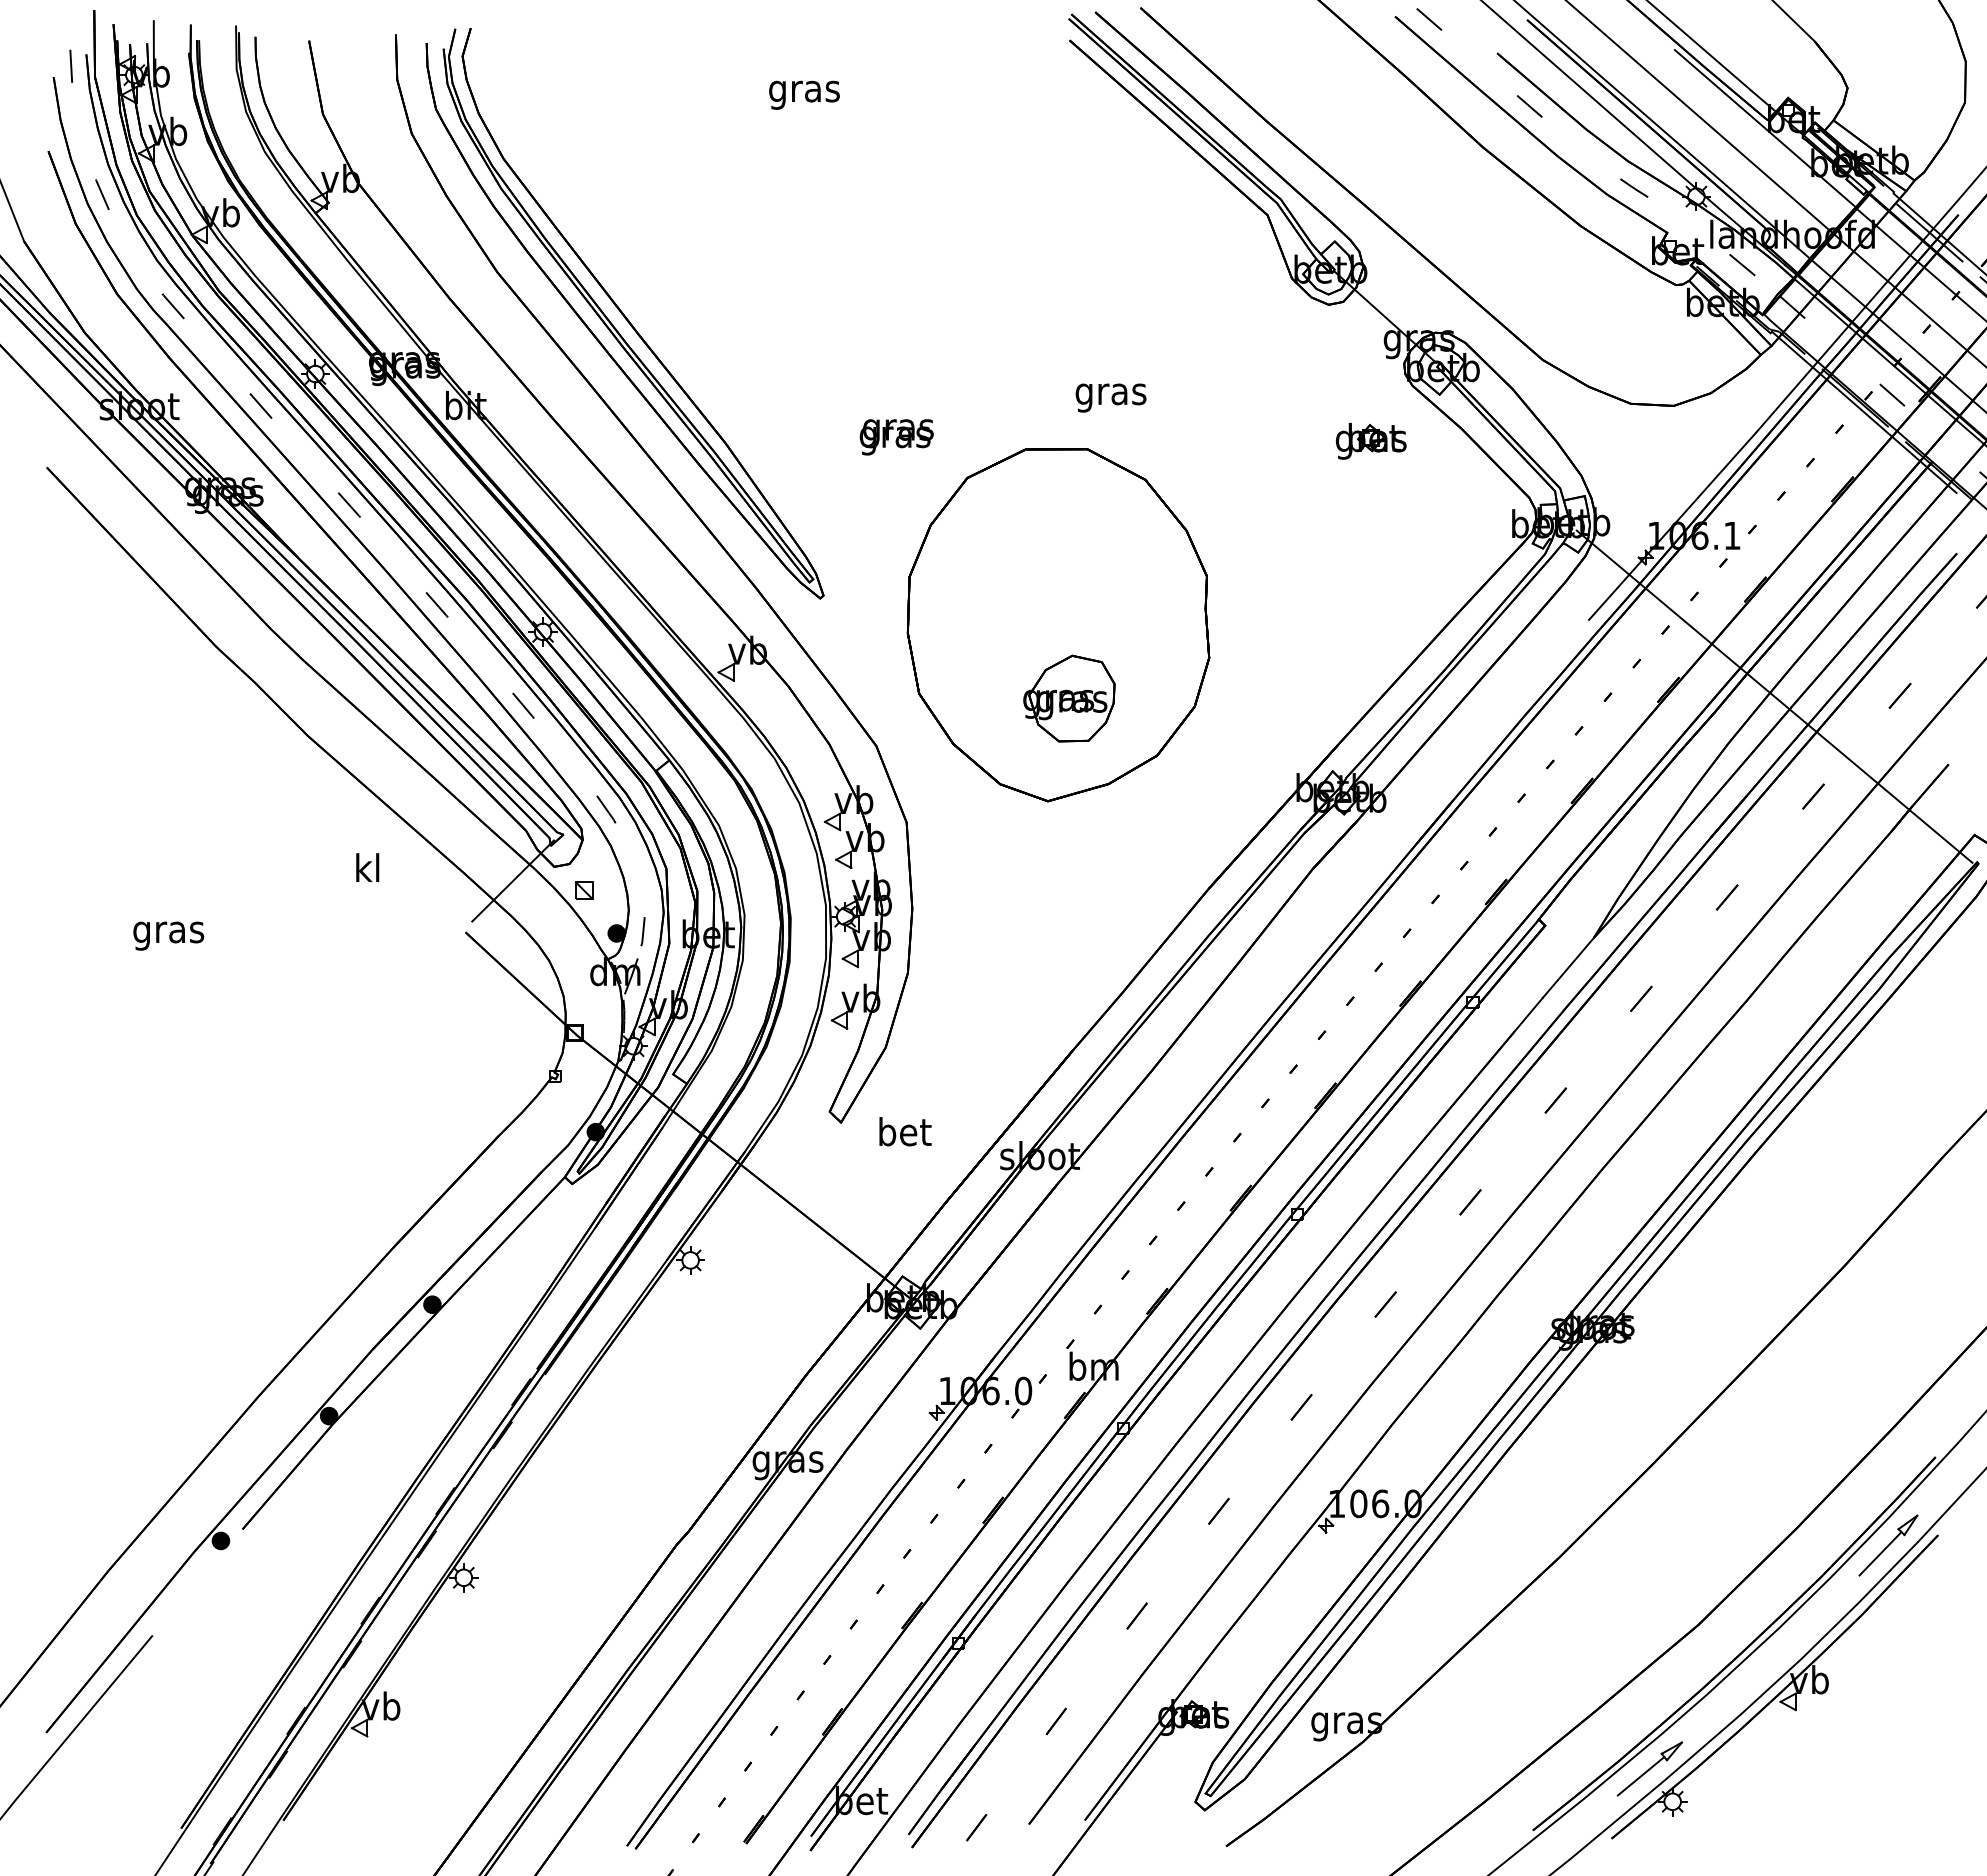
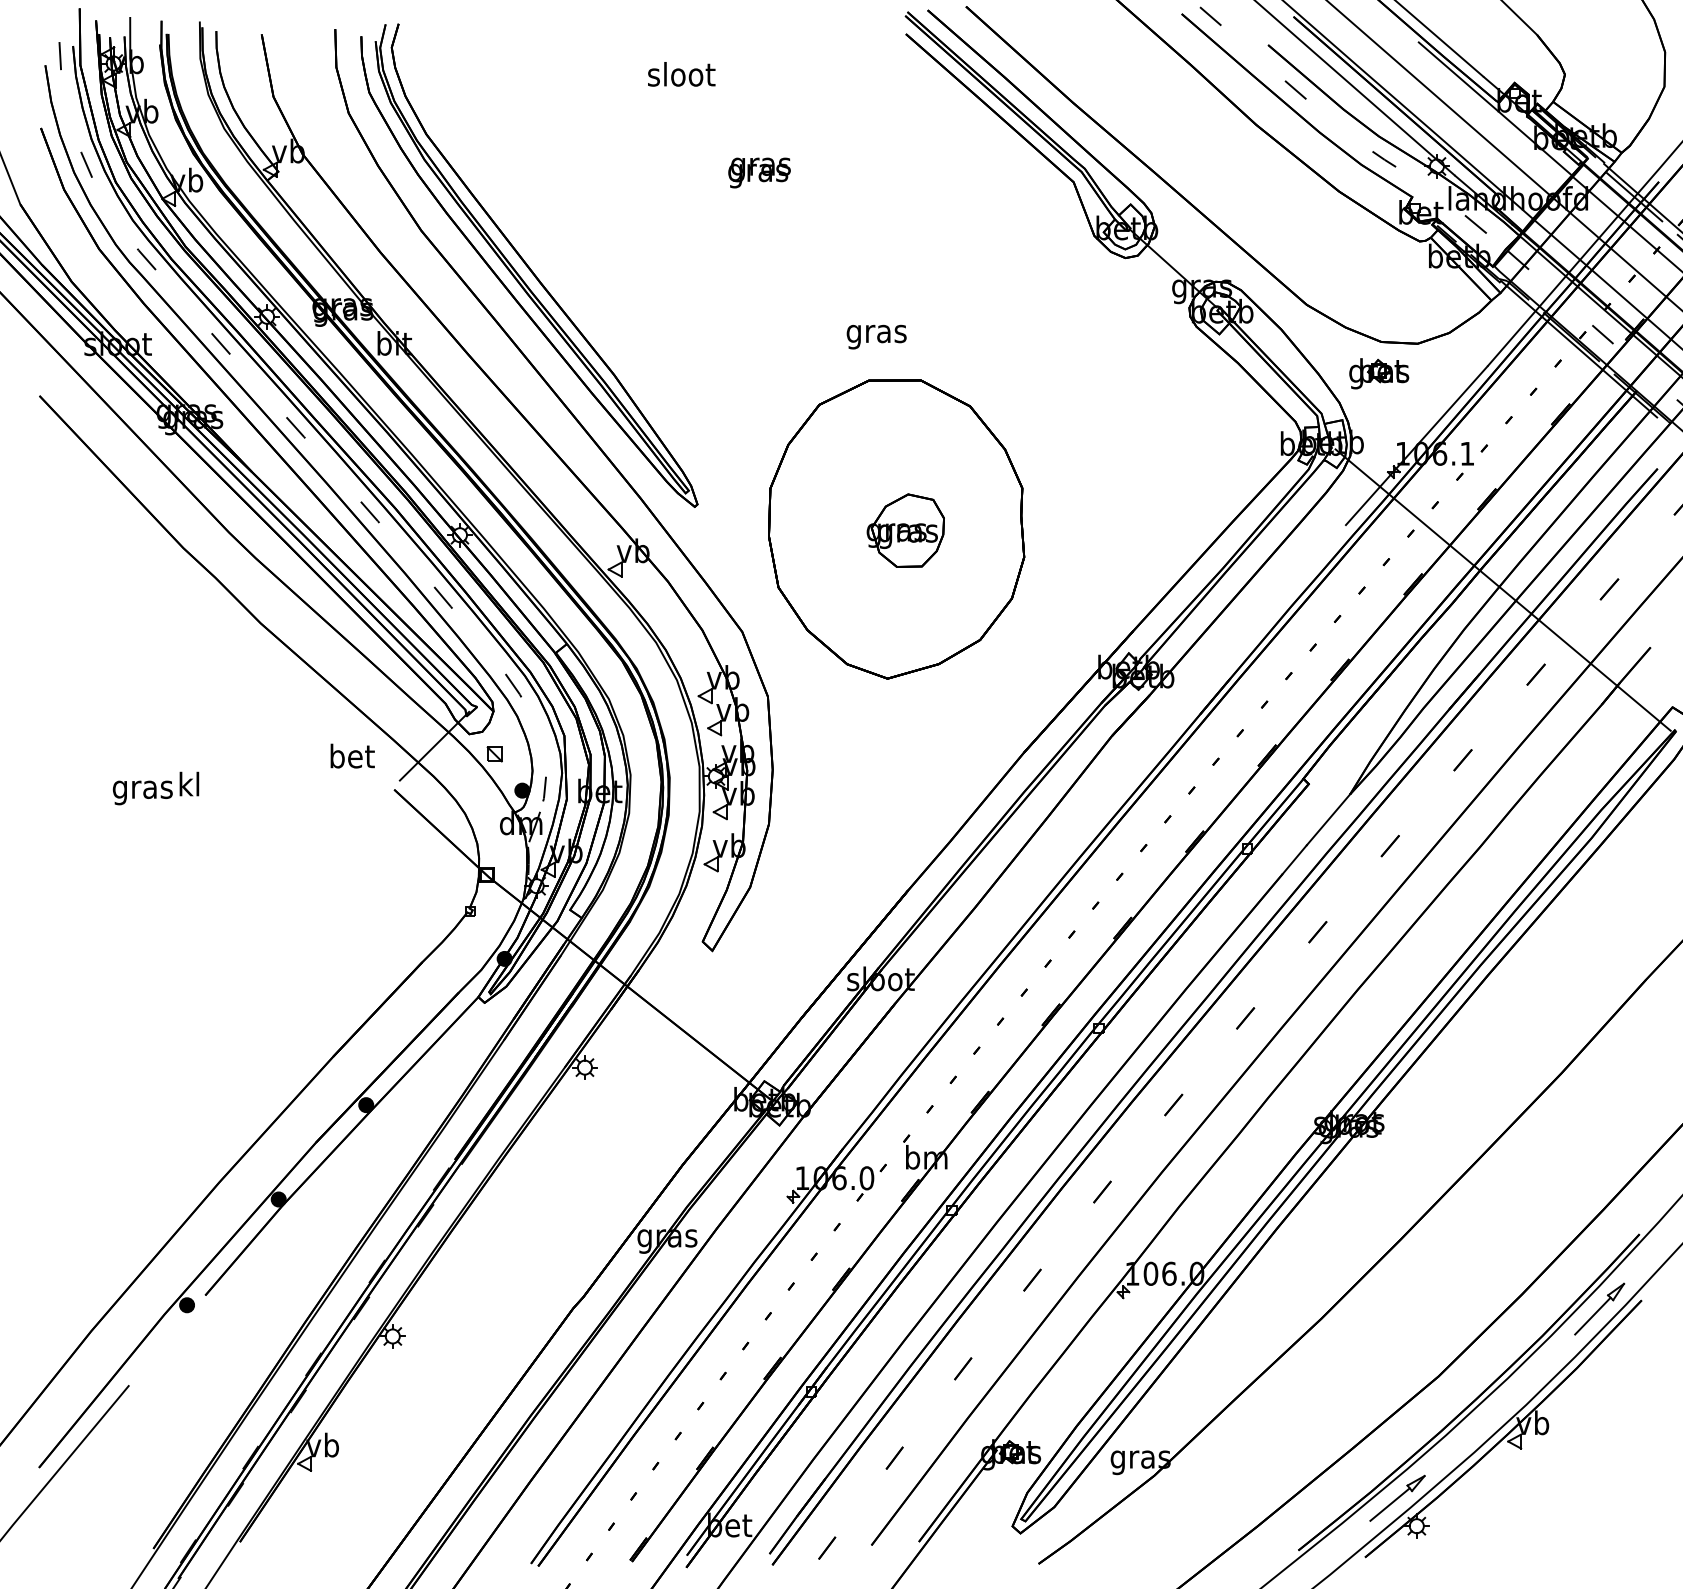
text: (804, 91) -> (681, 77), gras -> sloot
text: (1110, 397) -> (876, 336), moved
text: (896, 437) -> (759, 173), moved
part: (1370, 441) -> (1378, 373), moved
part: (1069, 698) -> (905, 530), moved
text: (367, 867) -> (189, 783), moved
text: (905, 1131) -> (352, 755), moved

